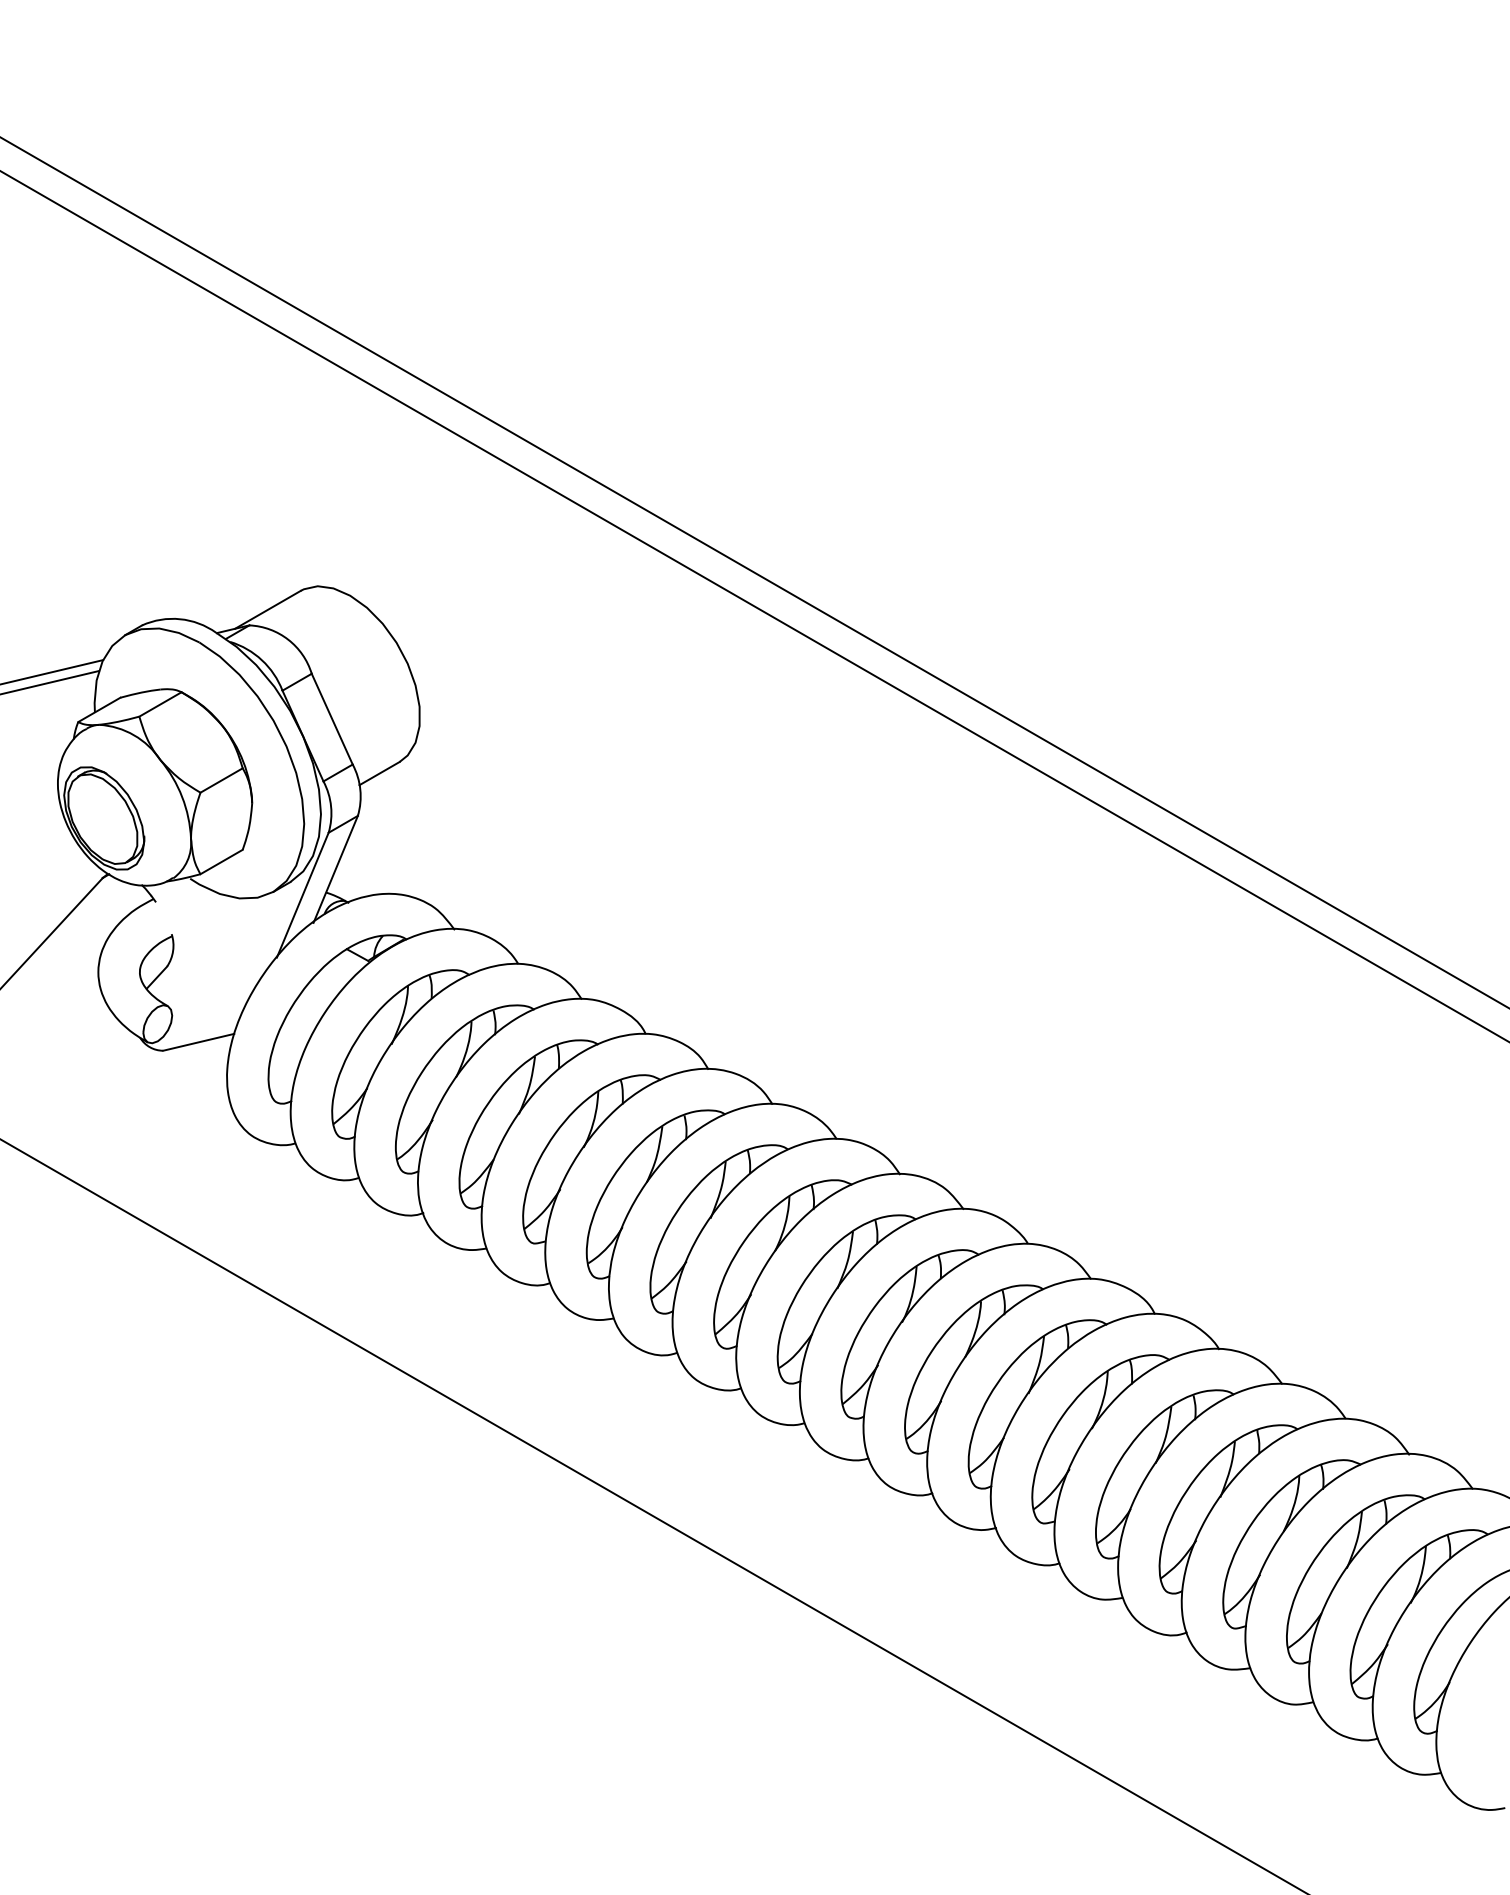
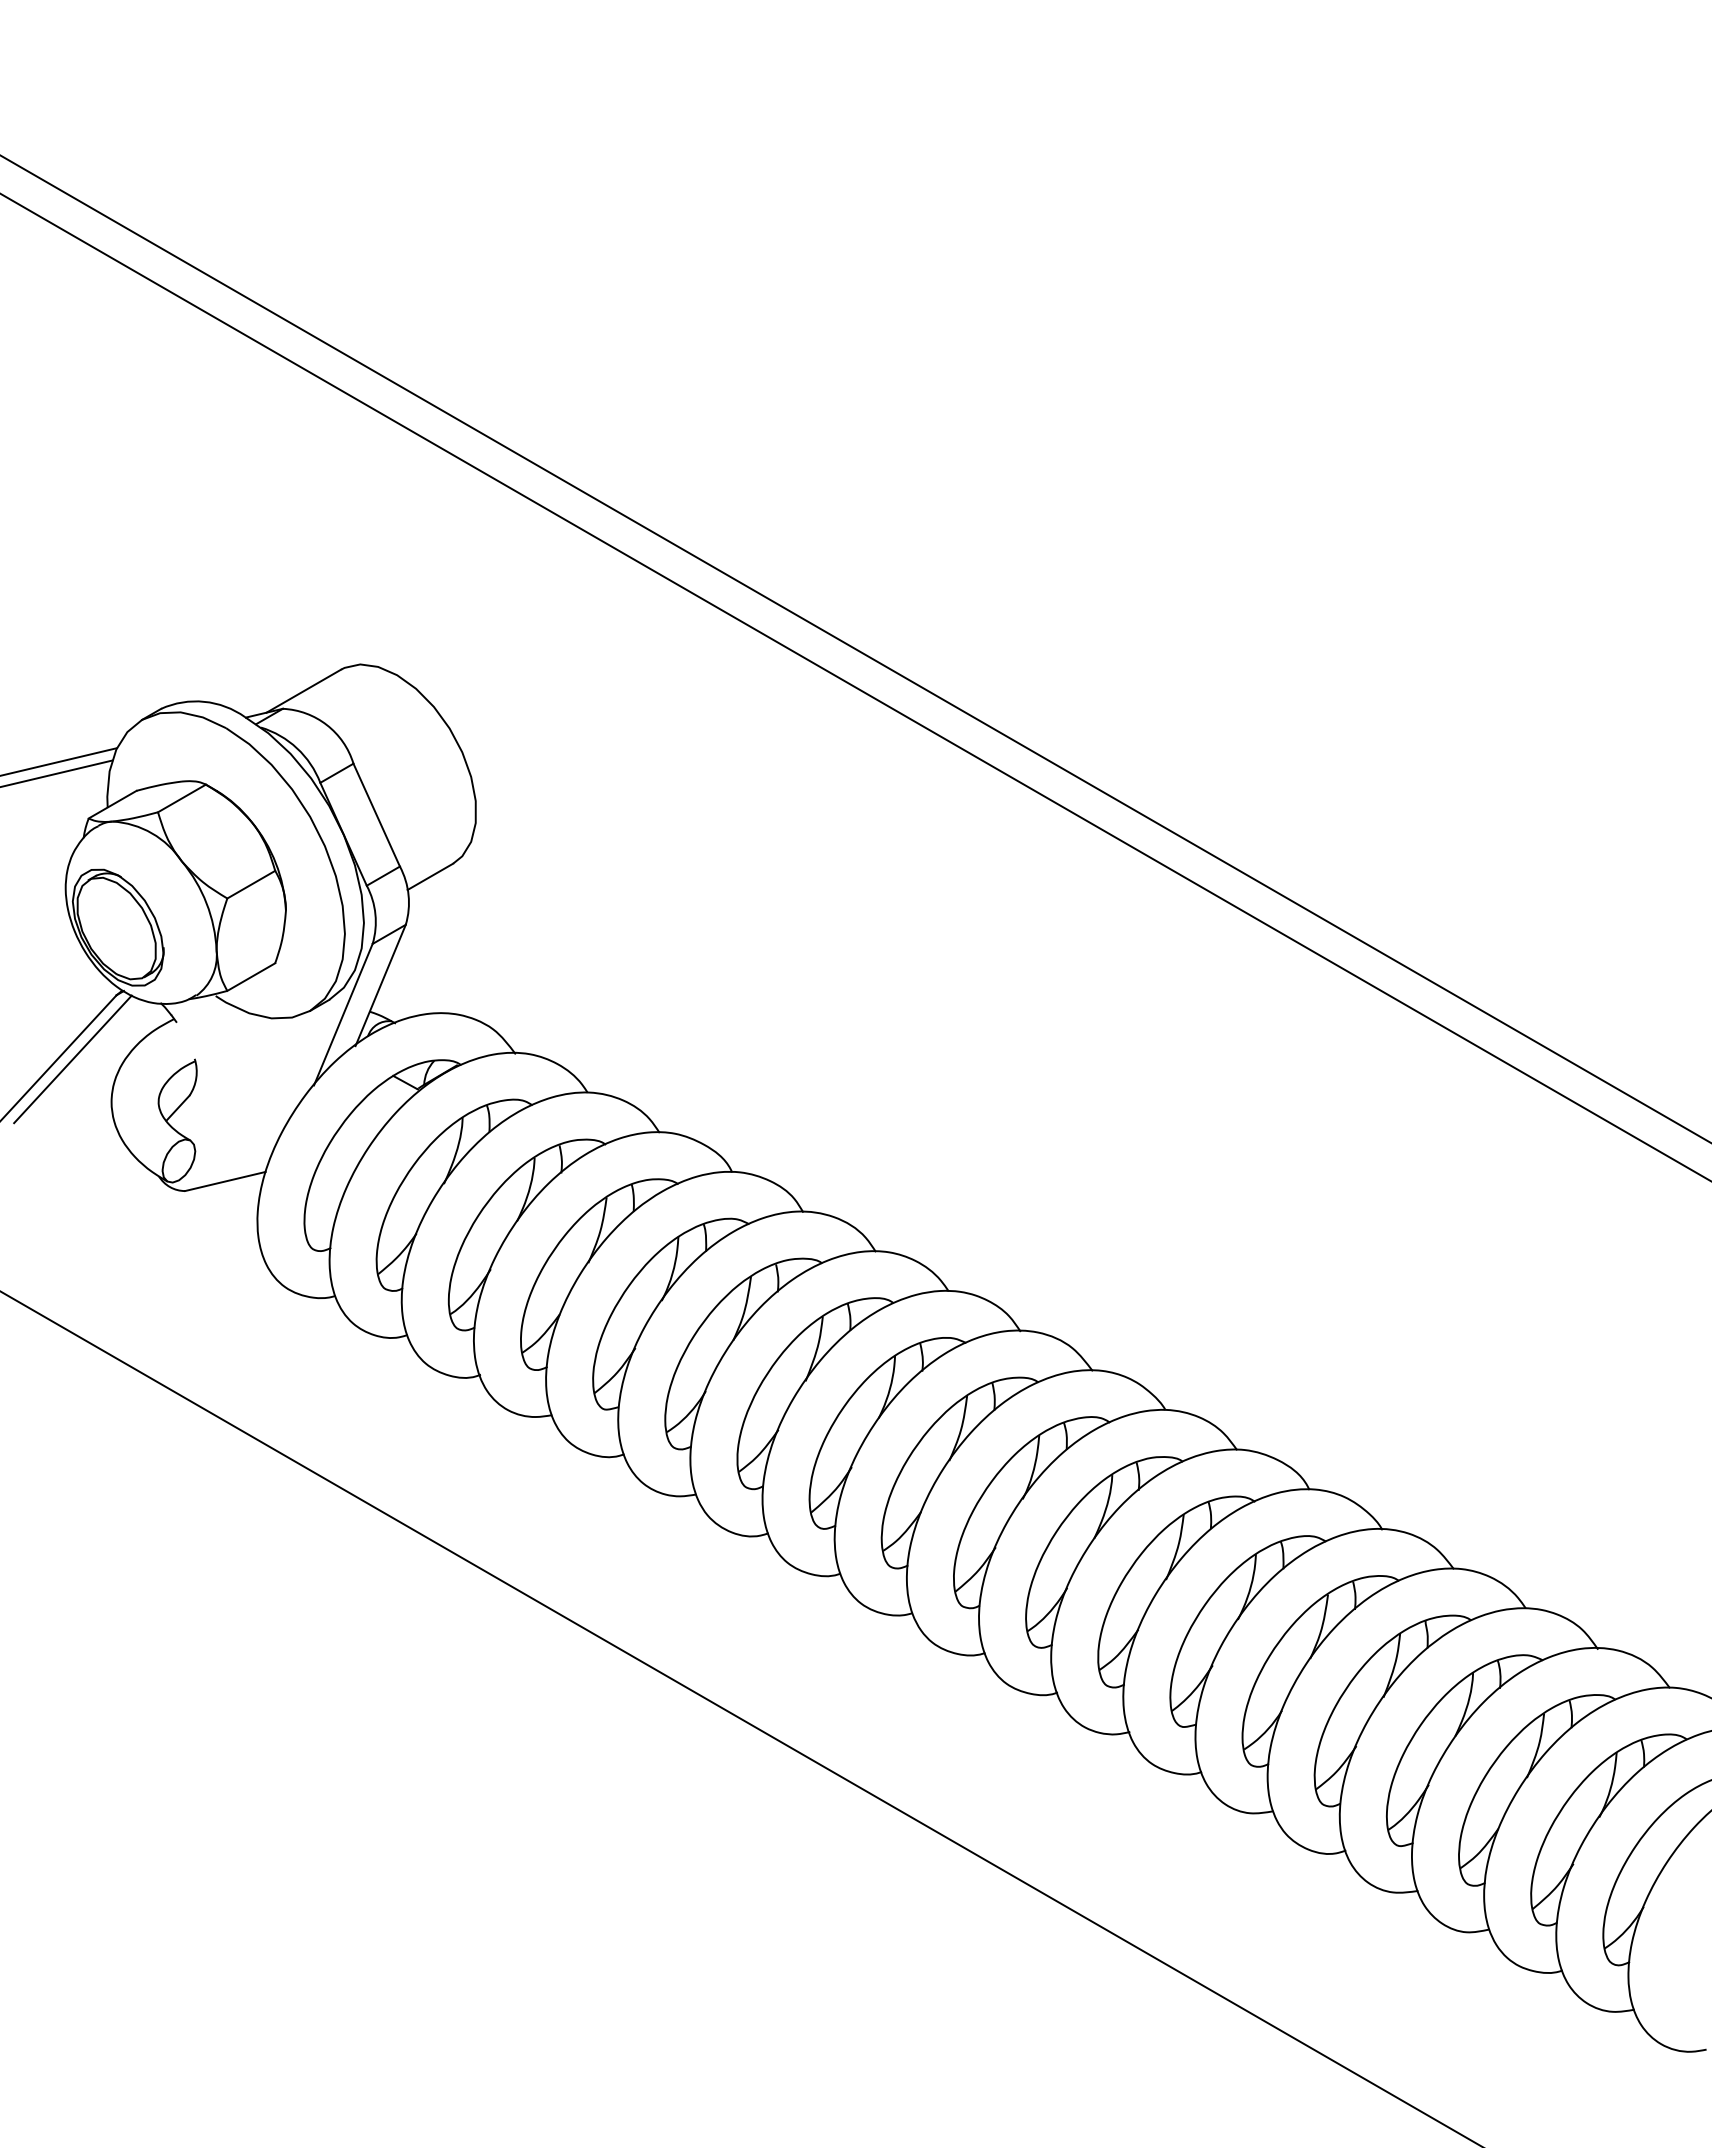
line: (64, 934) -> (73, 1059), added

